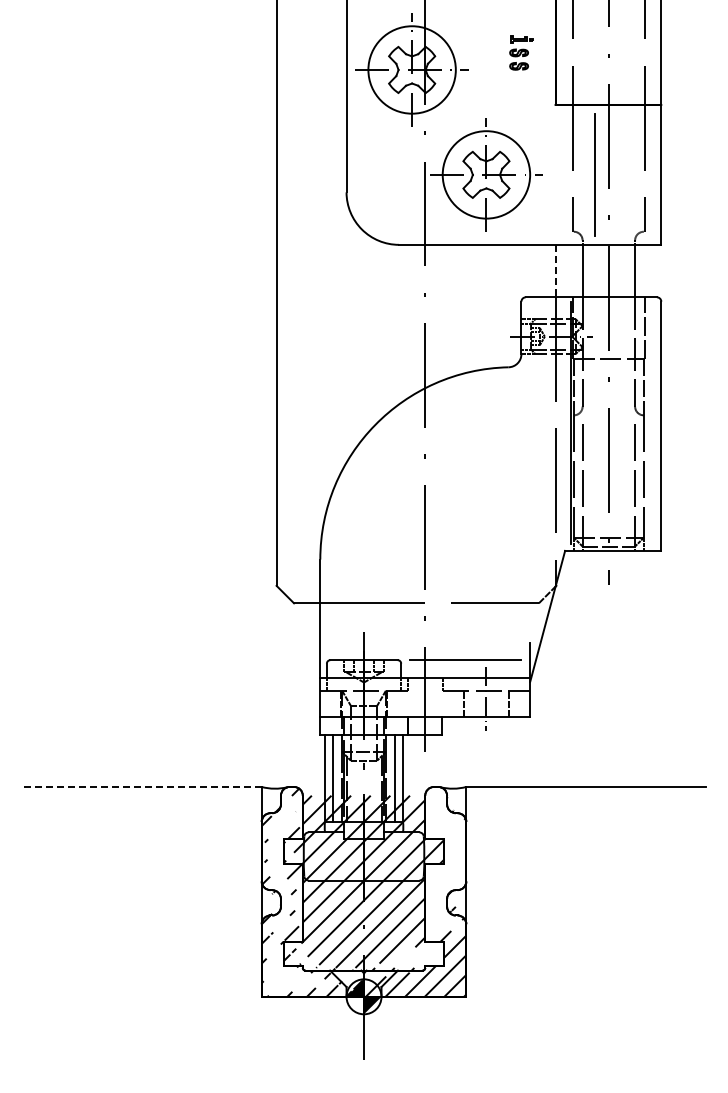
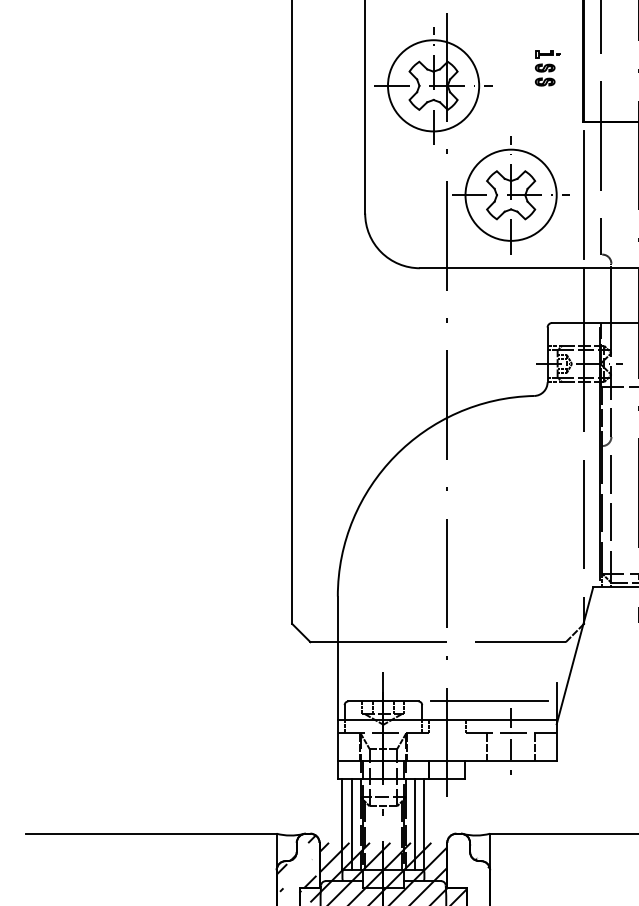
line: (594, 174) -> (583, 194), moved
line: (556, 271) -> (584, 296), dashed -> solid
line: (141, 786) -> (151, 833), dashed -> solid

